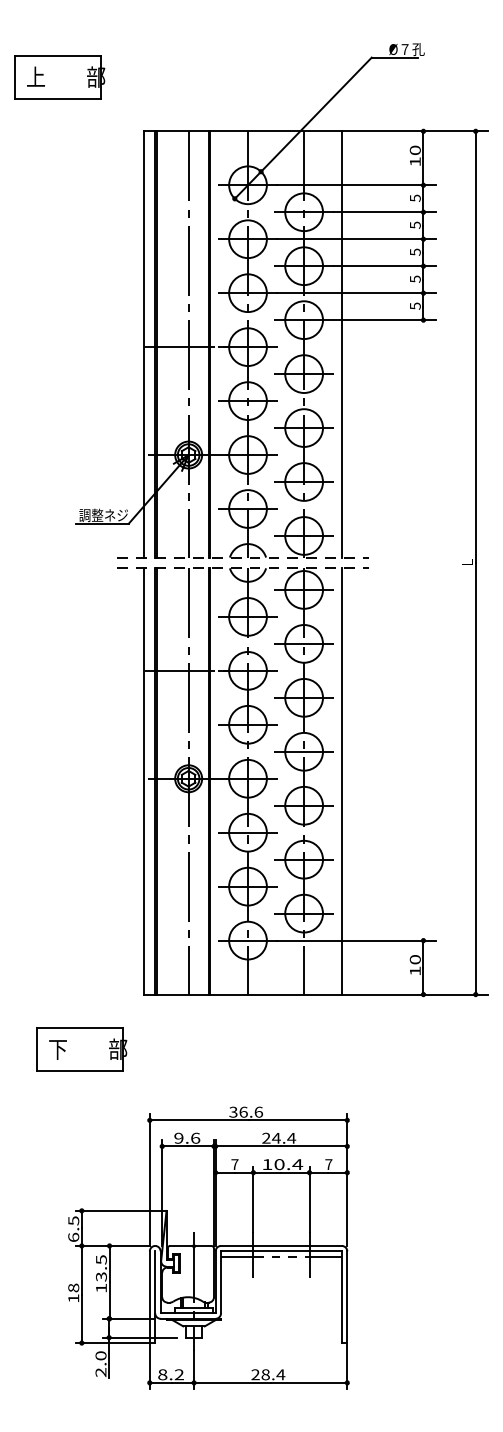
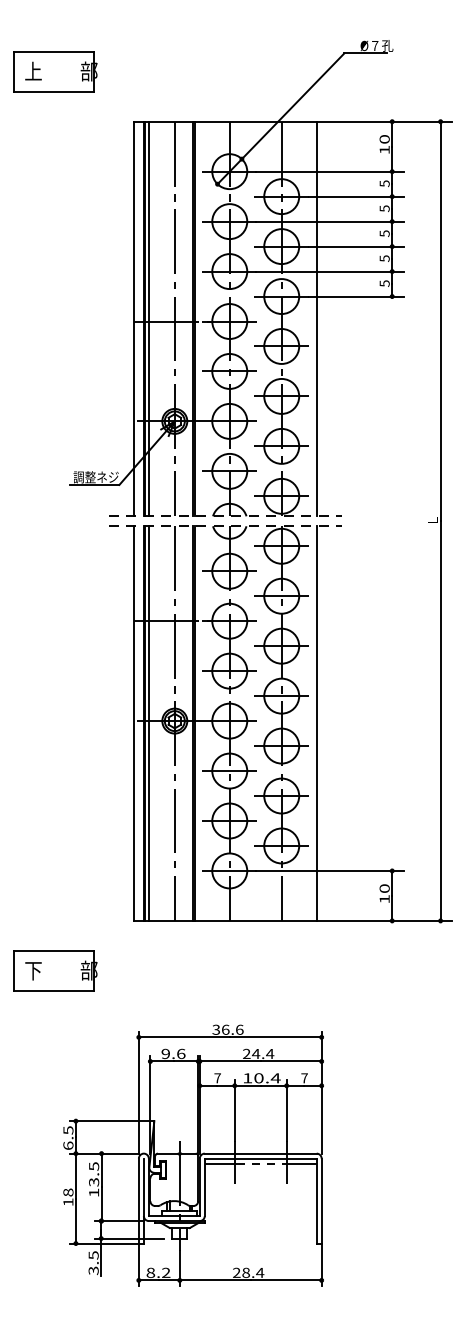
line: (161, 344) -> (149, 319), added
line: (161, 781) -> (149, 723), added
part: (81, 1049) -> (55, 970), moved
text: (100, 1363) -> (93, 1262), 2.0 -> 3.5

